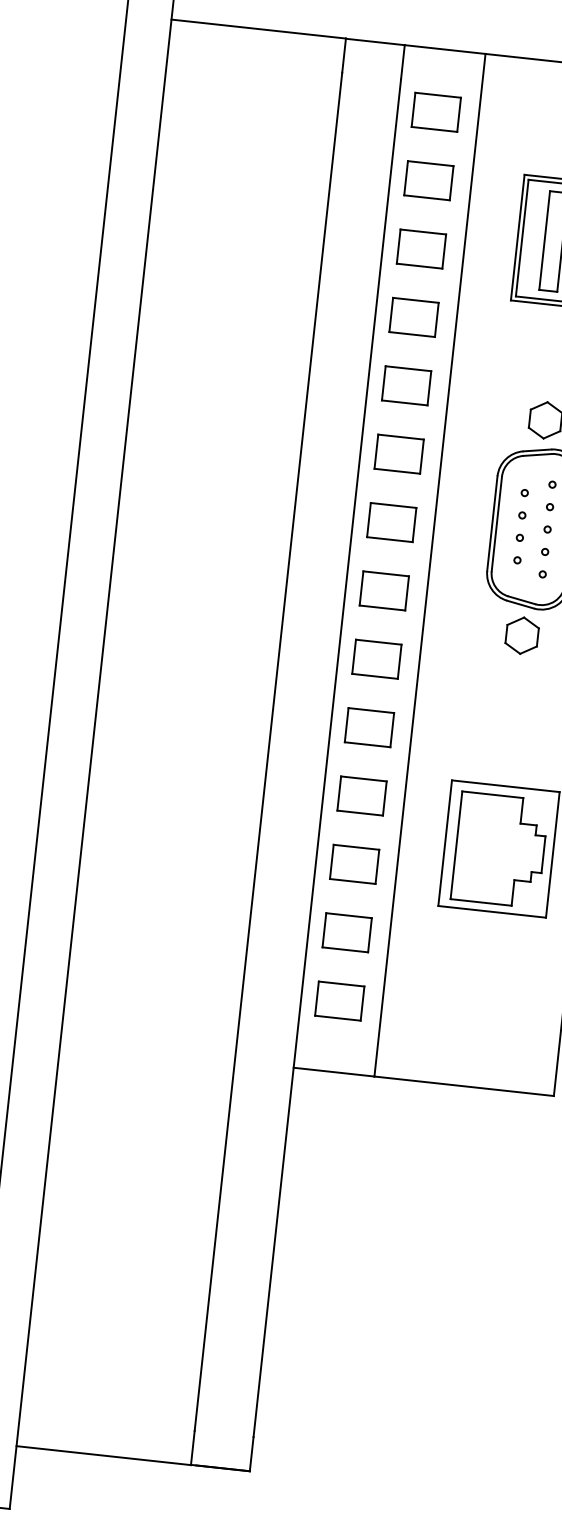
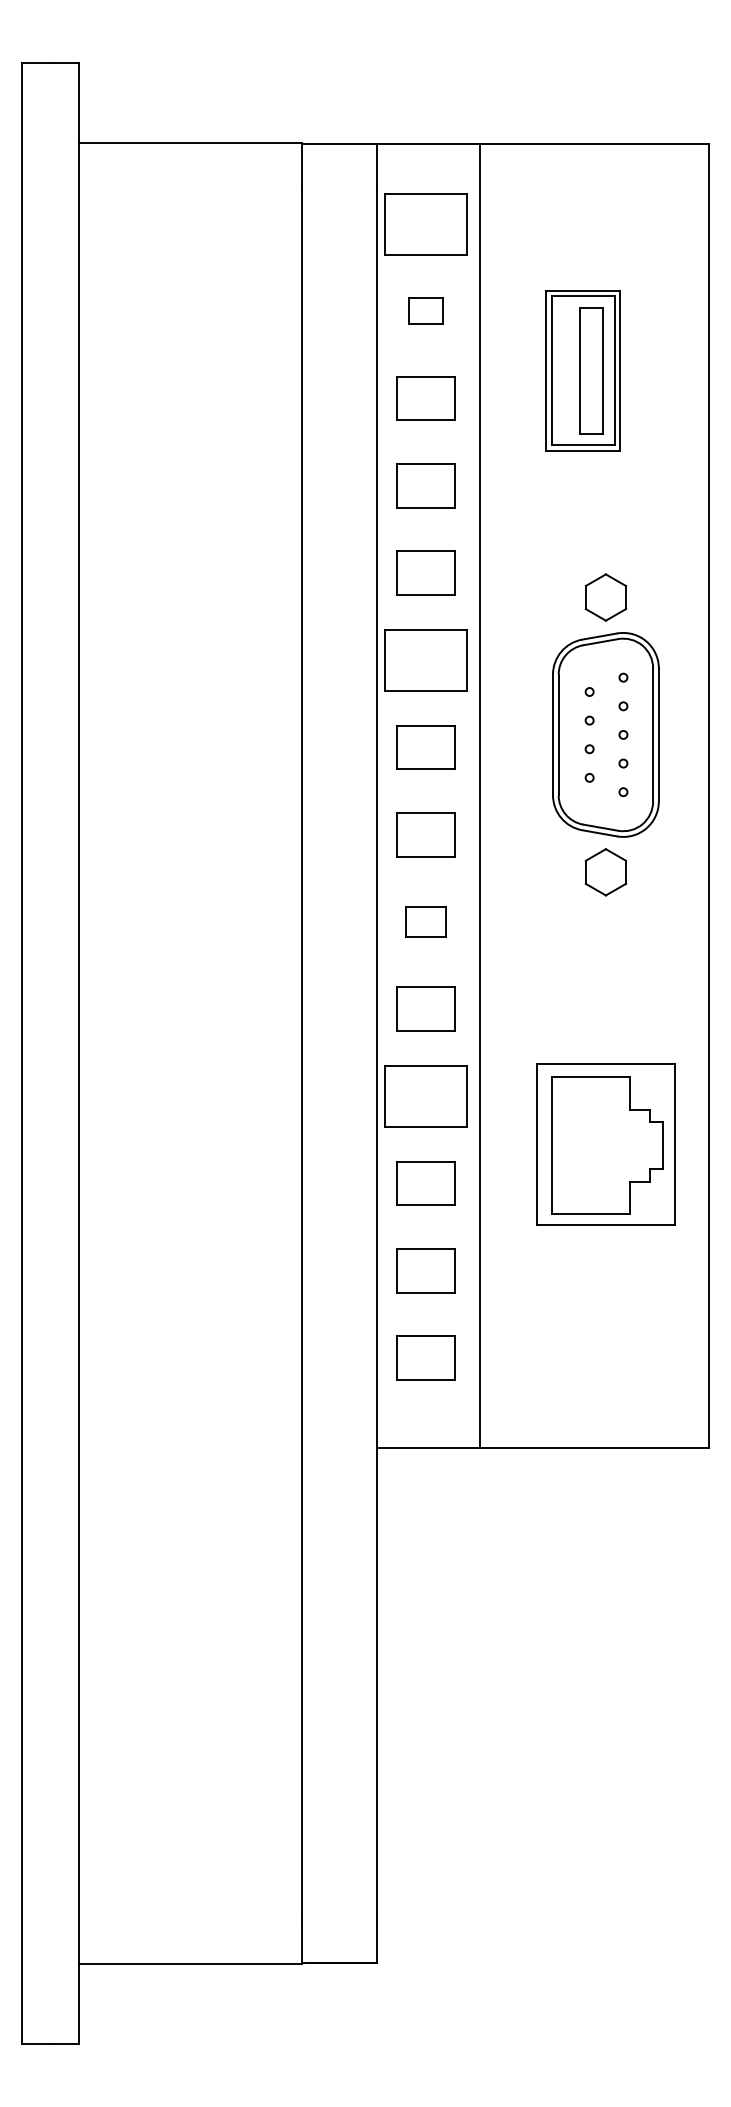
part: (436, 111) -> (425, 223), size x1.4
part: (428, 180) -> (425, 310), size x0.6
part: (398, 453) -> (425, 659), size x1.4
part: (376, 658) -> (425, 921), size x0.7
part: (361, 796) -> (425, 1096), size x1.4

